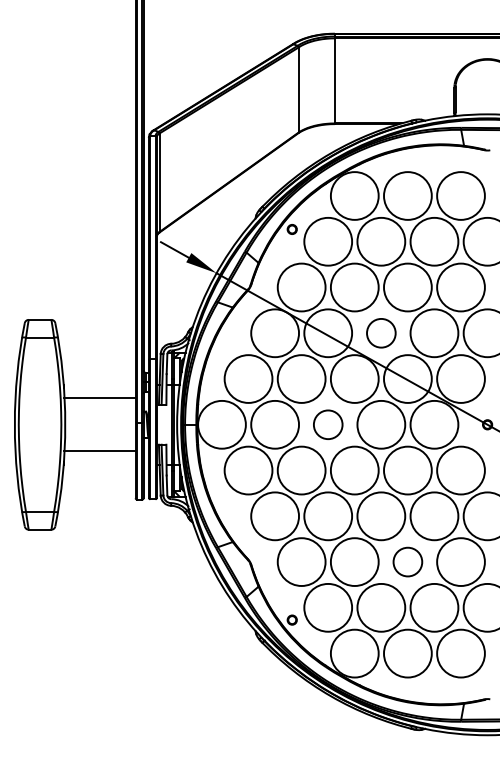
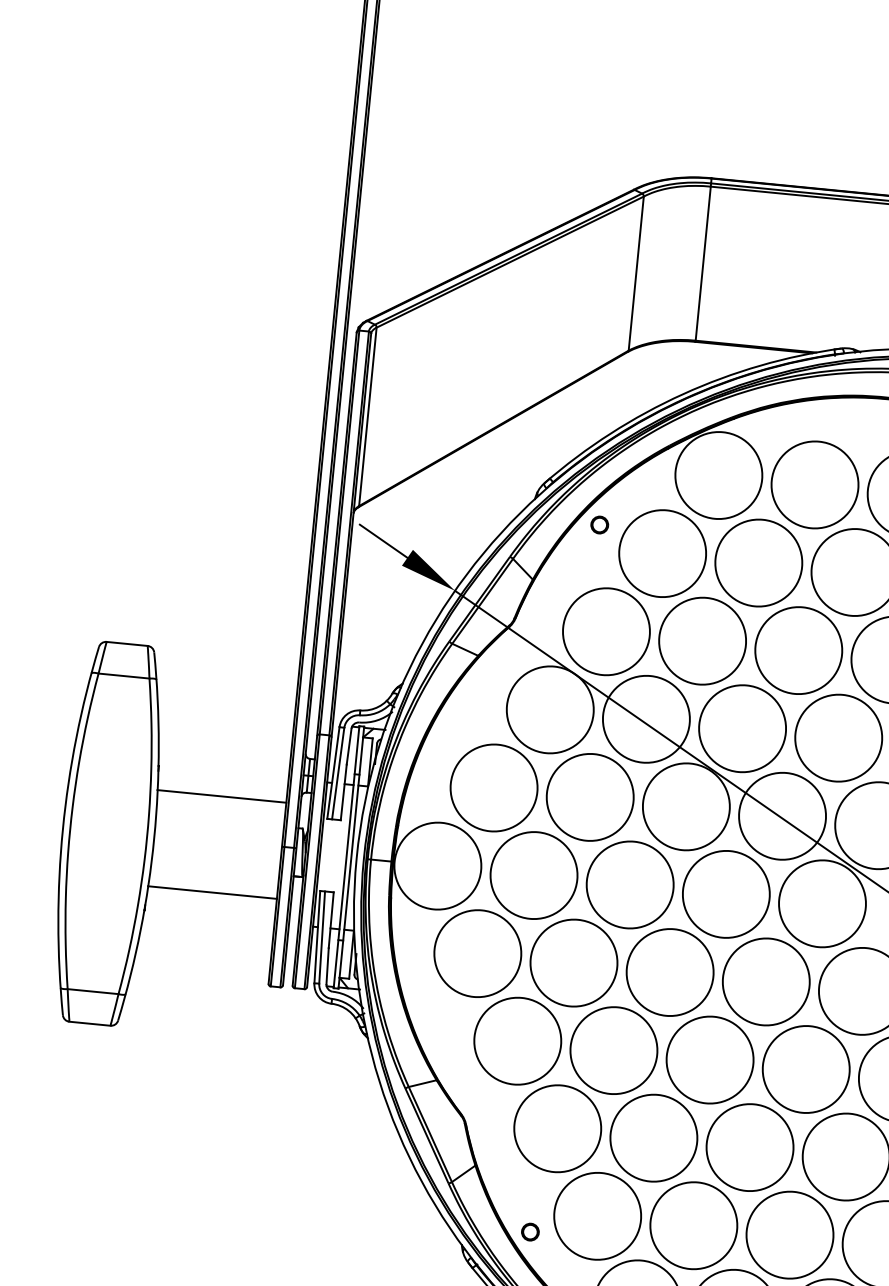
circle: (381, 333) -> (742, 729), size x1.67
circle: (328, 424) -> (630, 884), size x1.67
circle: (407, 561) -> (749, 1146), size x1.67

